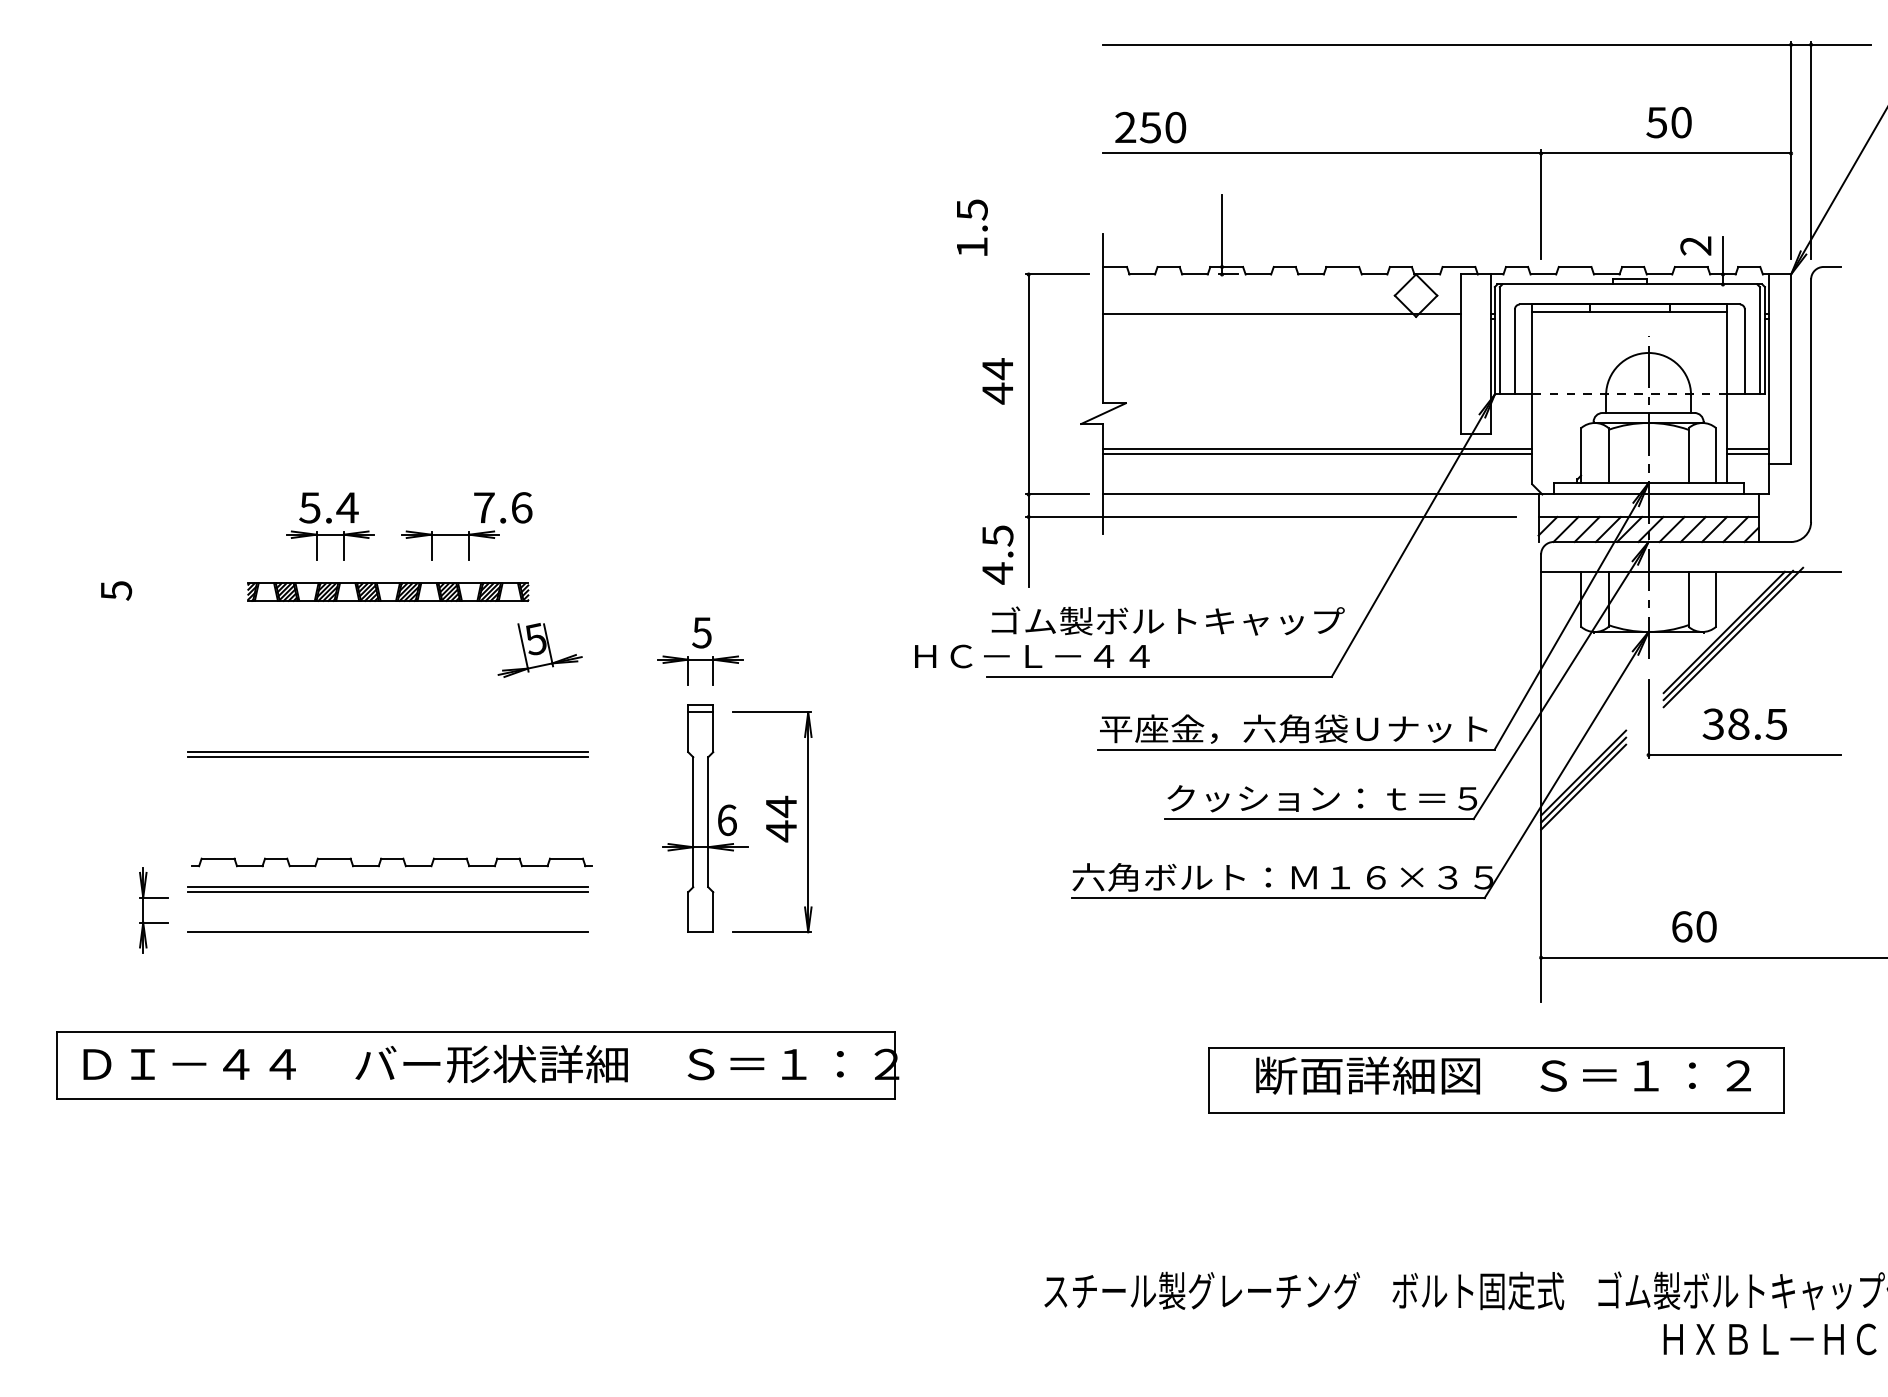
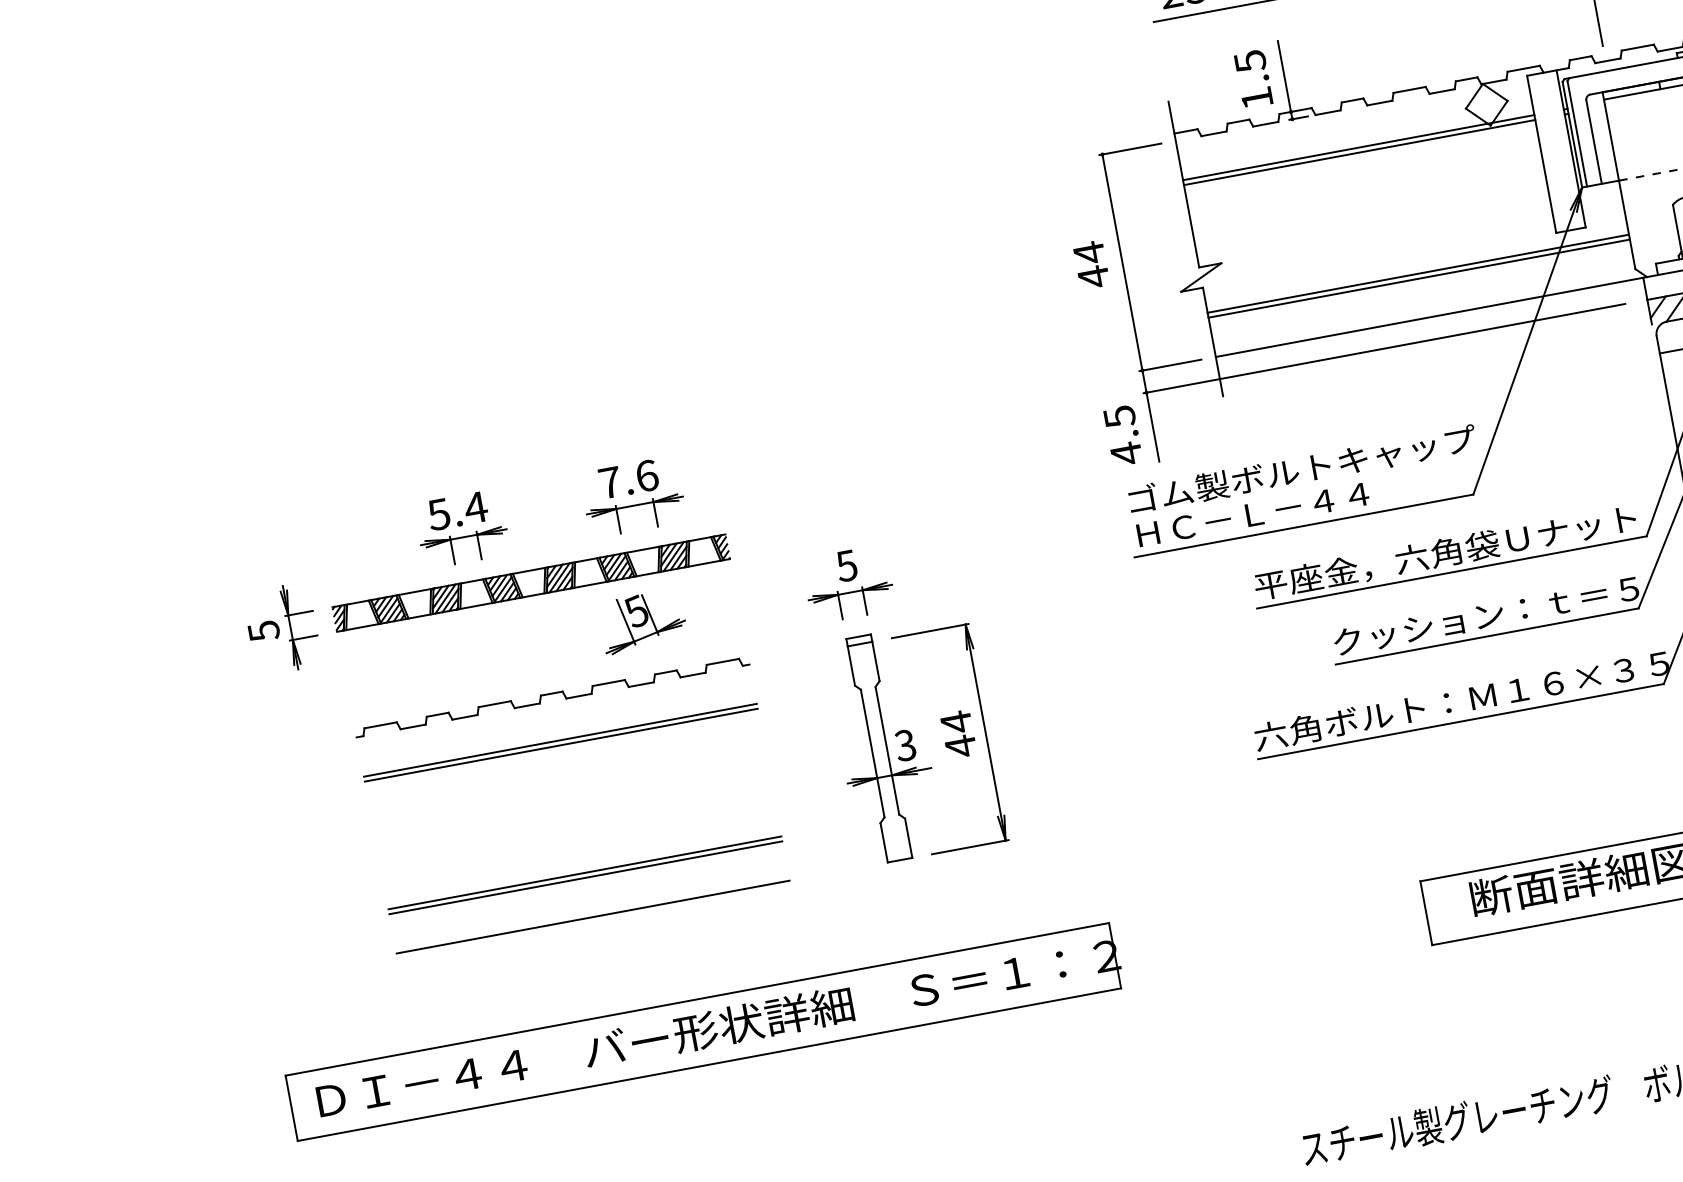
text: (972, 227) -> (1253, 78), moved
line: (1282, 319) -> (1359, 152), added
part: (450, 535) -> (635, 506), moved
part: (388, 591) -> (531, 582), size x1.43
part: (539, 650) -> (642, 621), moved
text: (1032, 656) -> (1253, 514), moved
text: (726, 820) -> (905, 745), 6 -> 3
part: (391, 862) -> (551, 697), moved
part: (143, 910) -> (290, 627), moved

